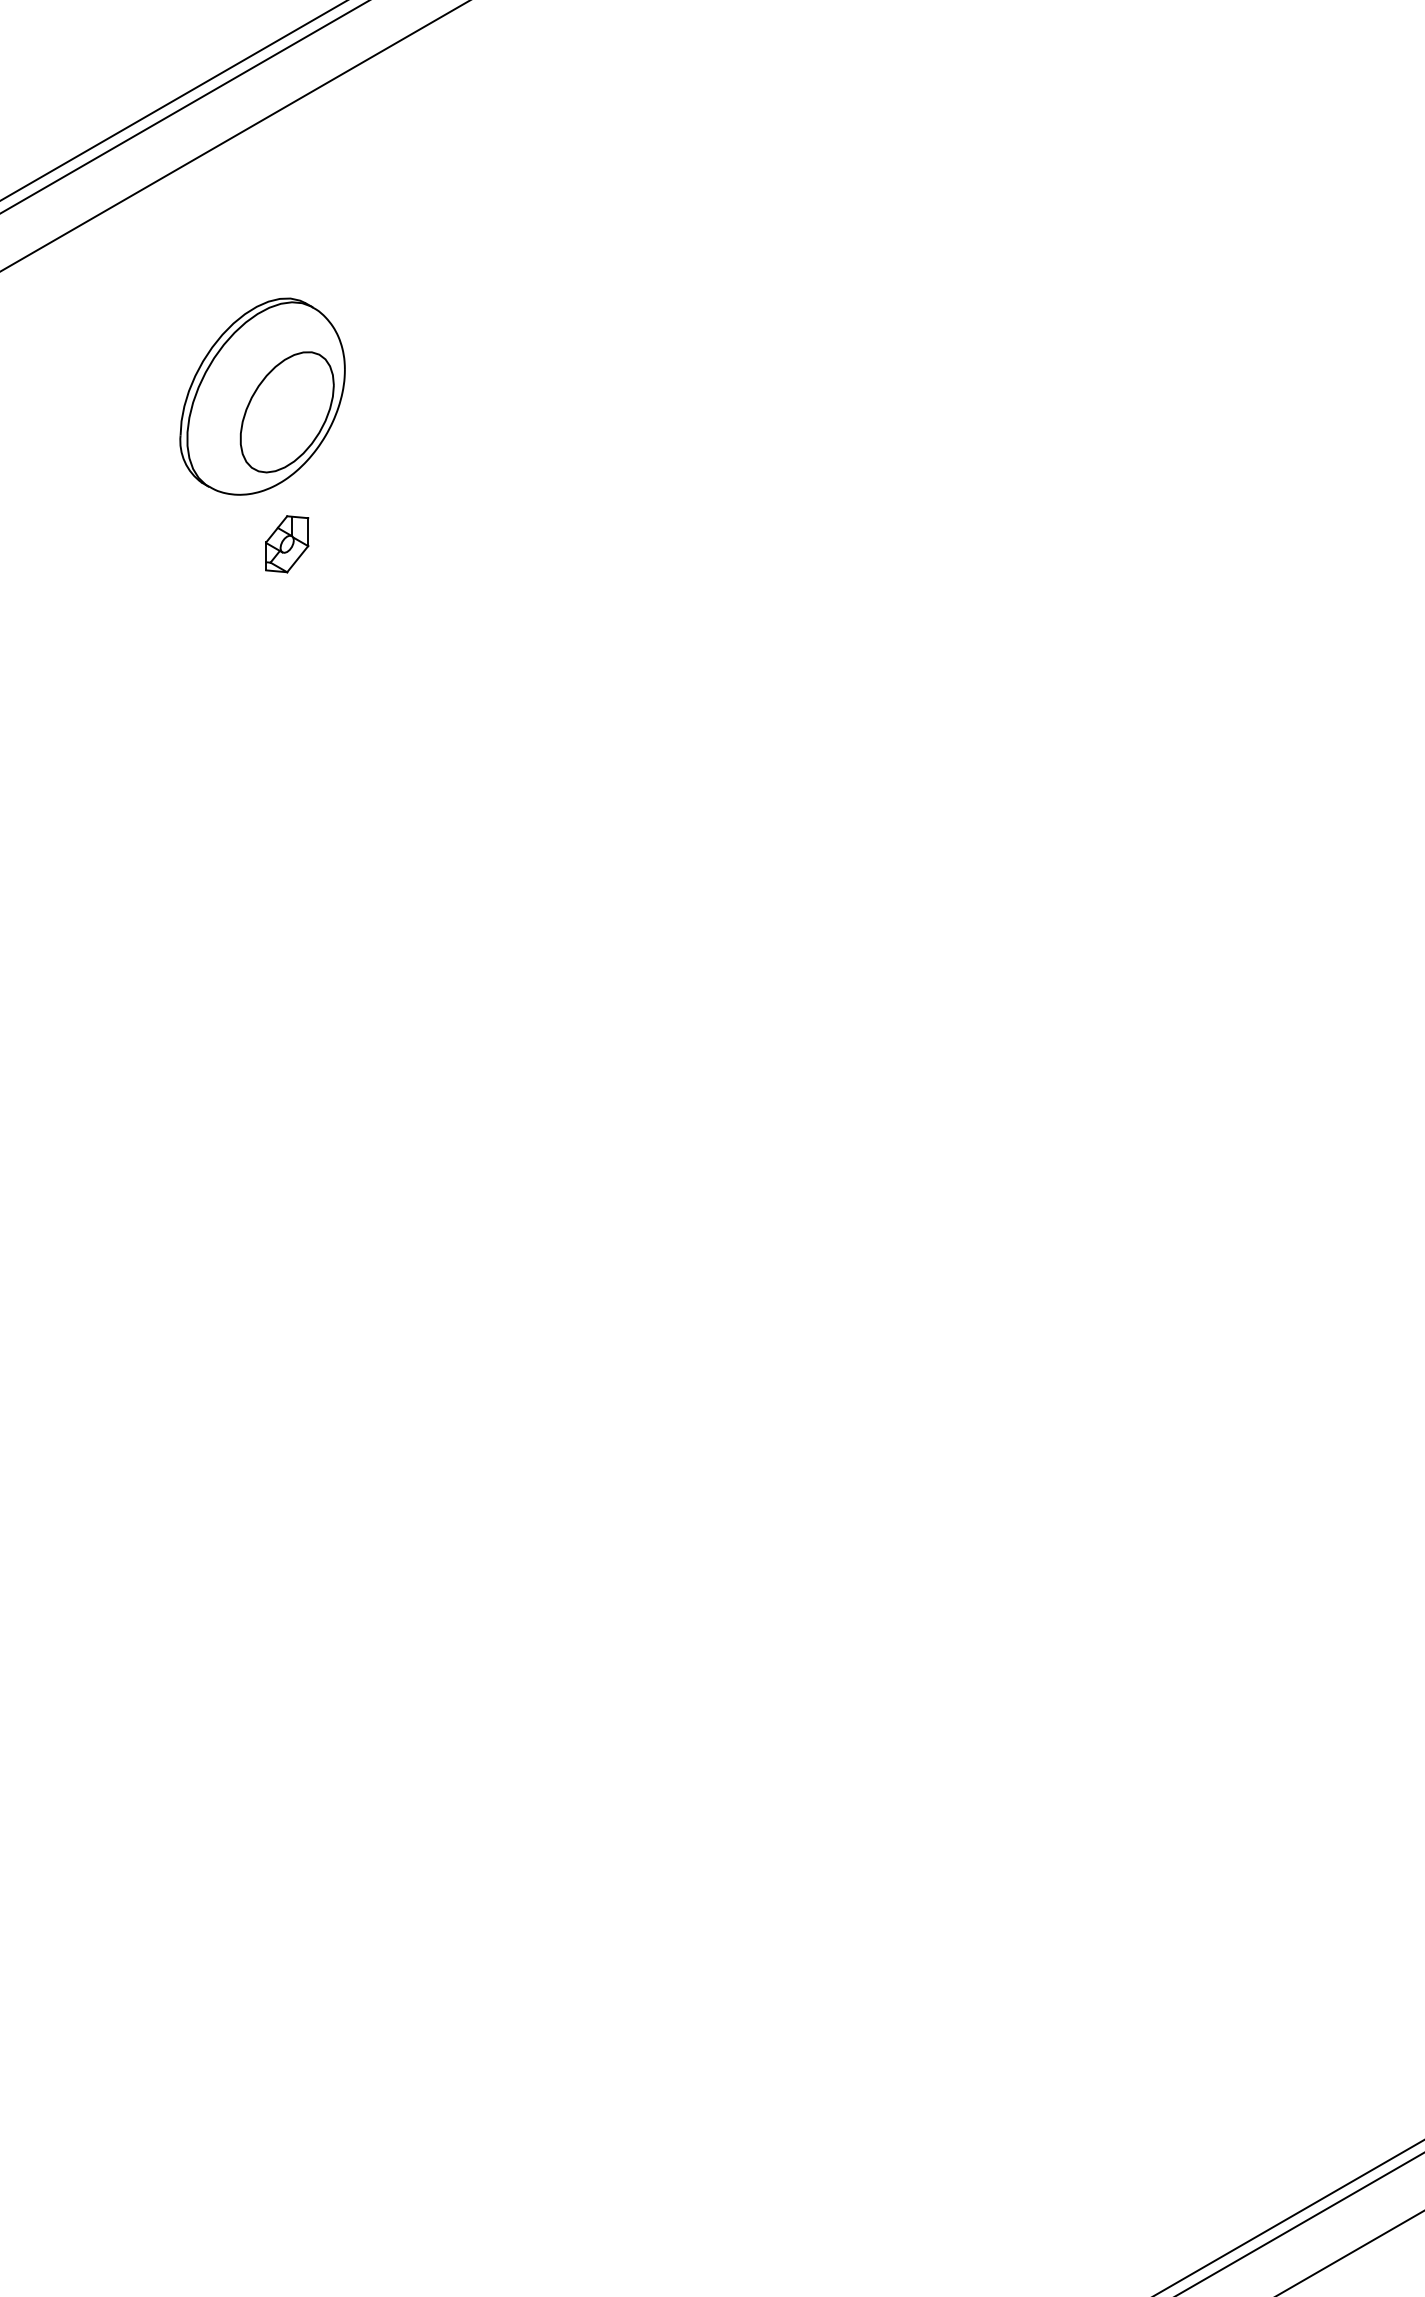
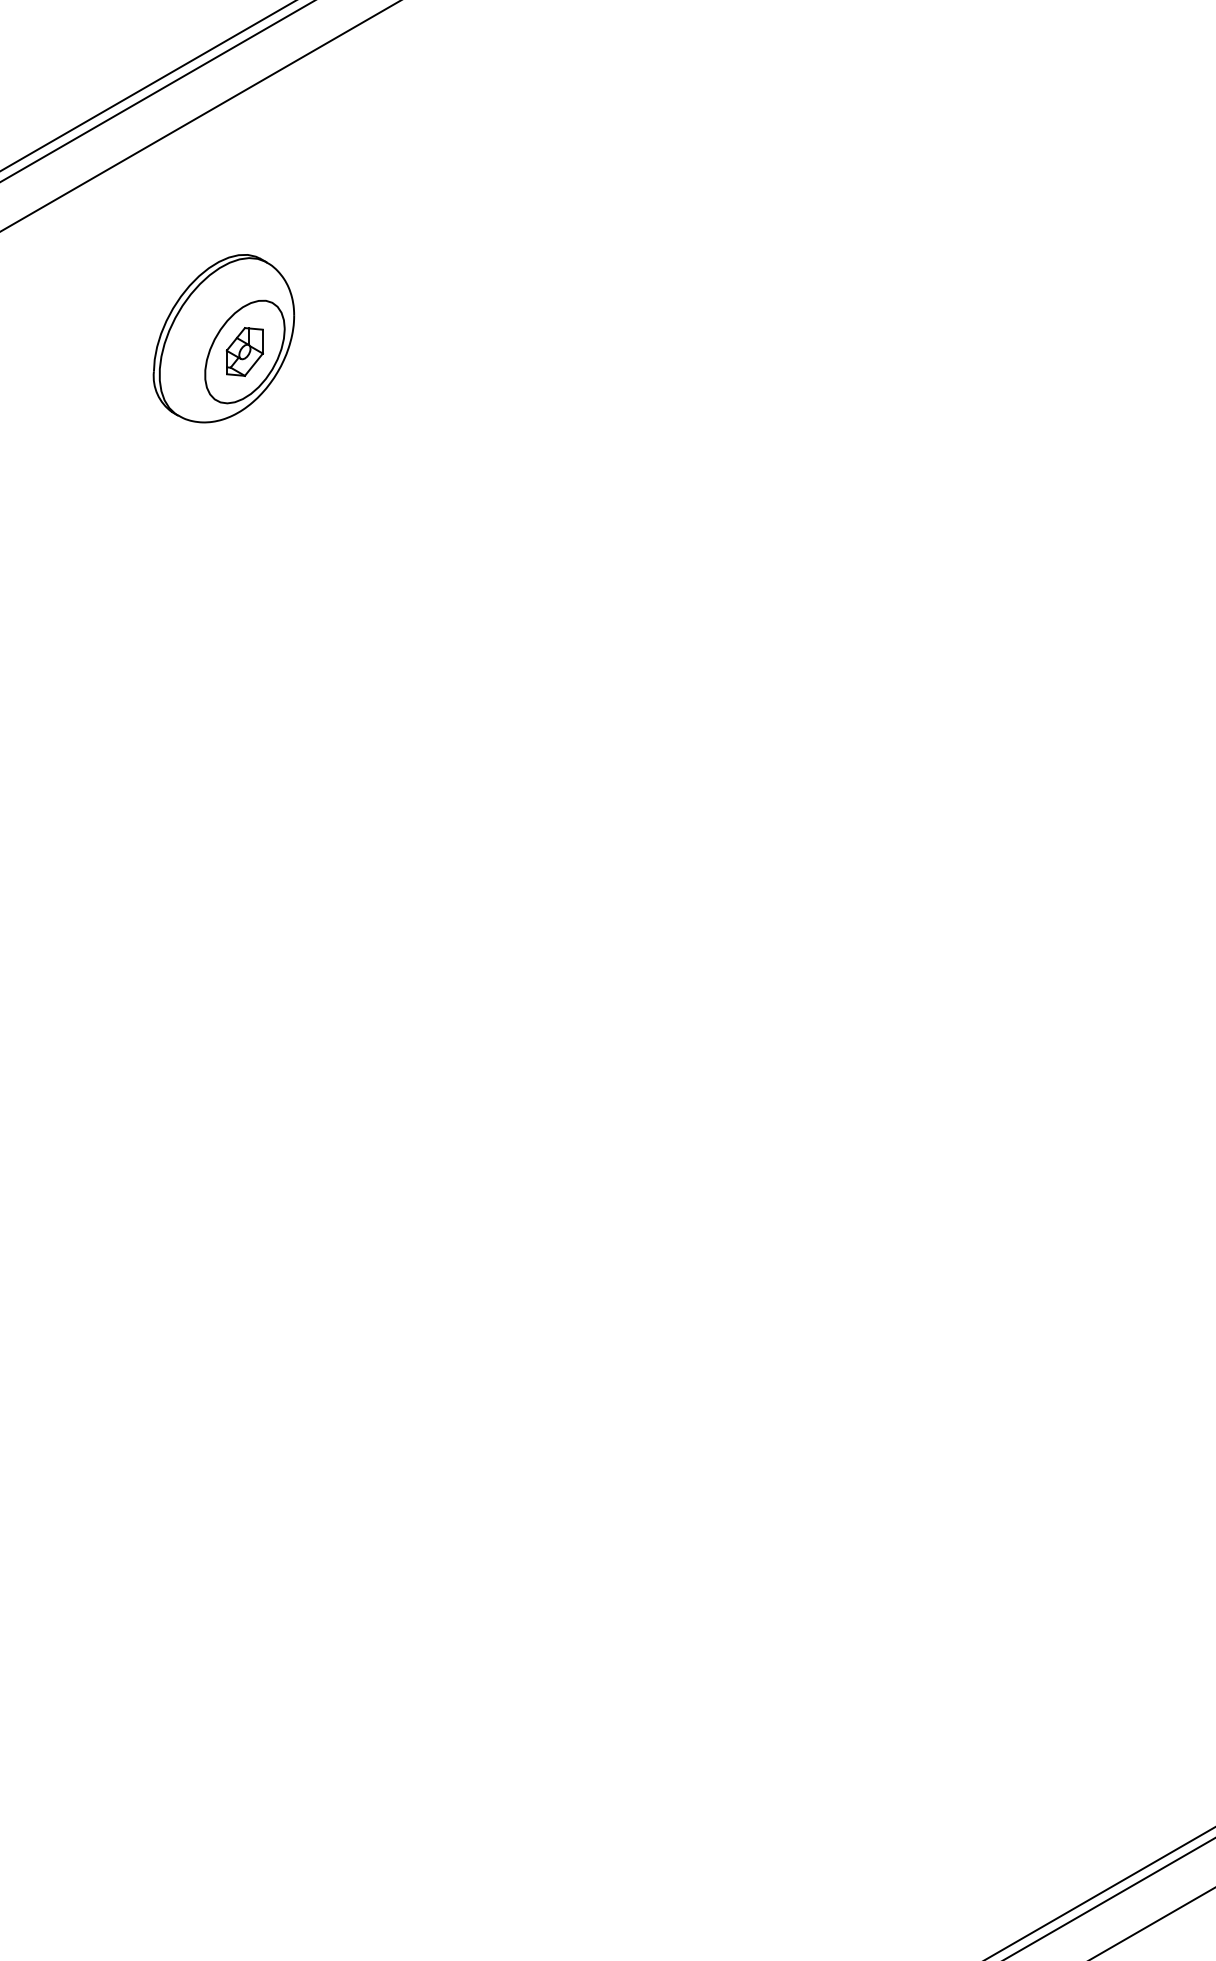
part: (287, 544) -> (245, 352), moved

